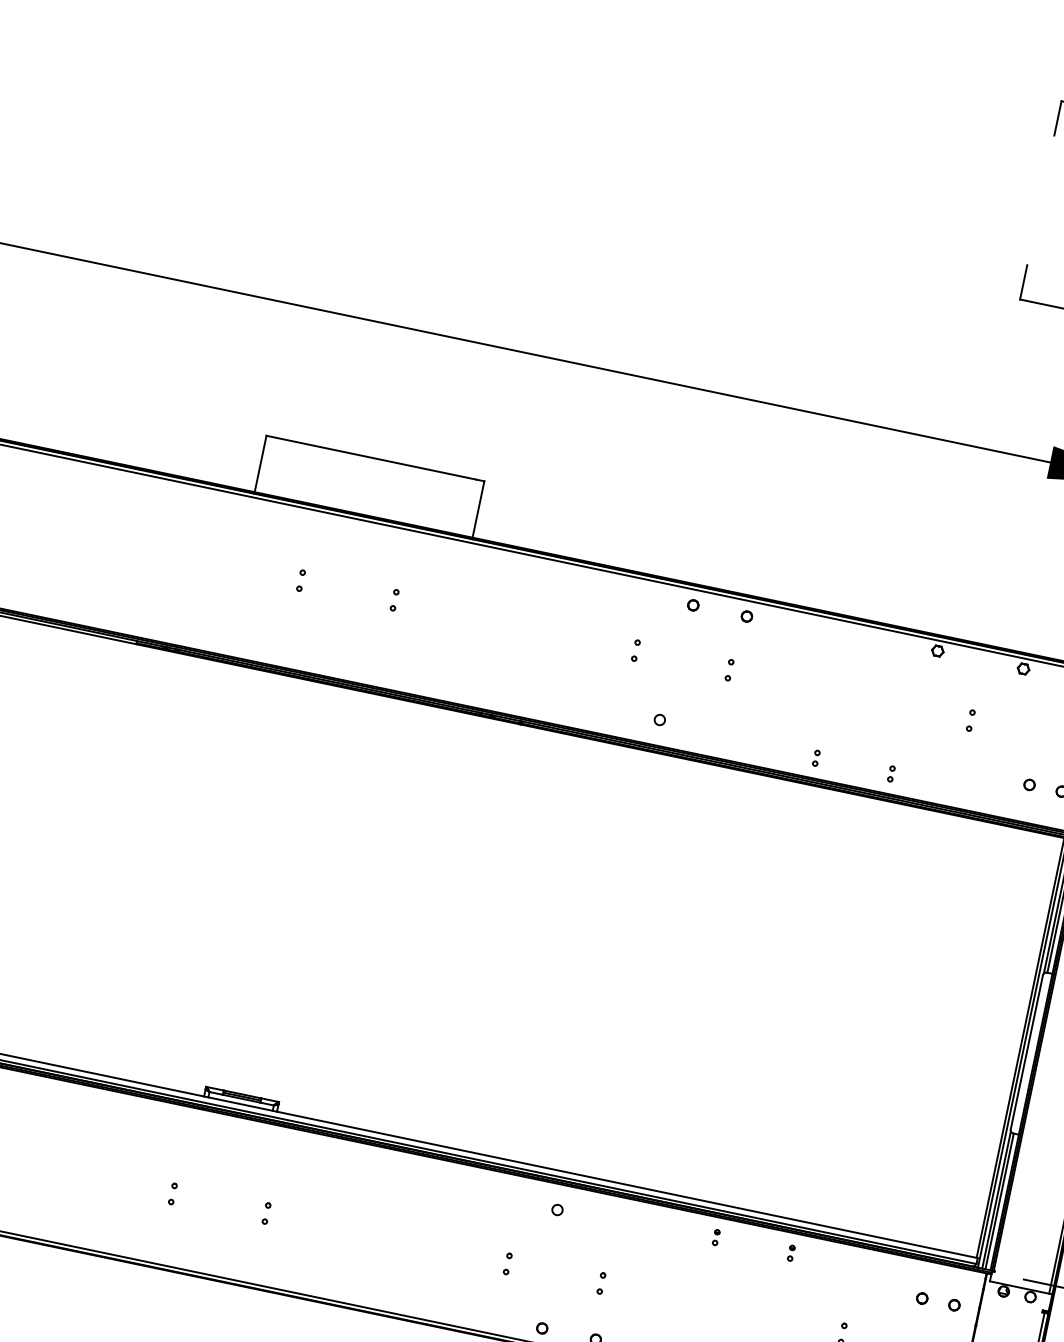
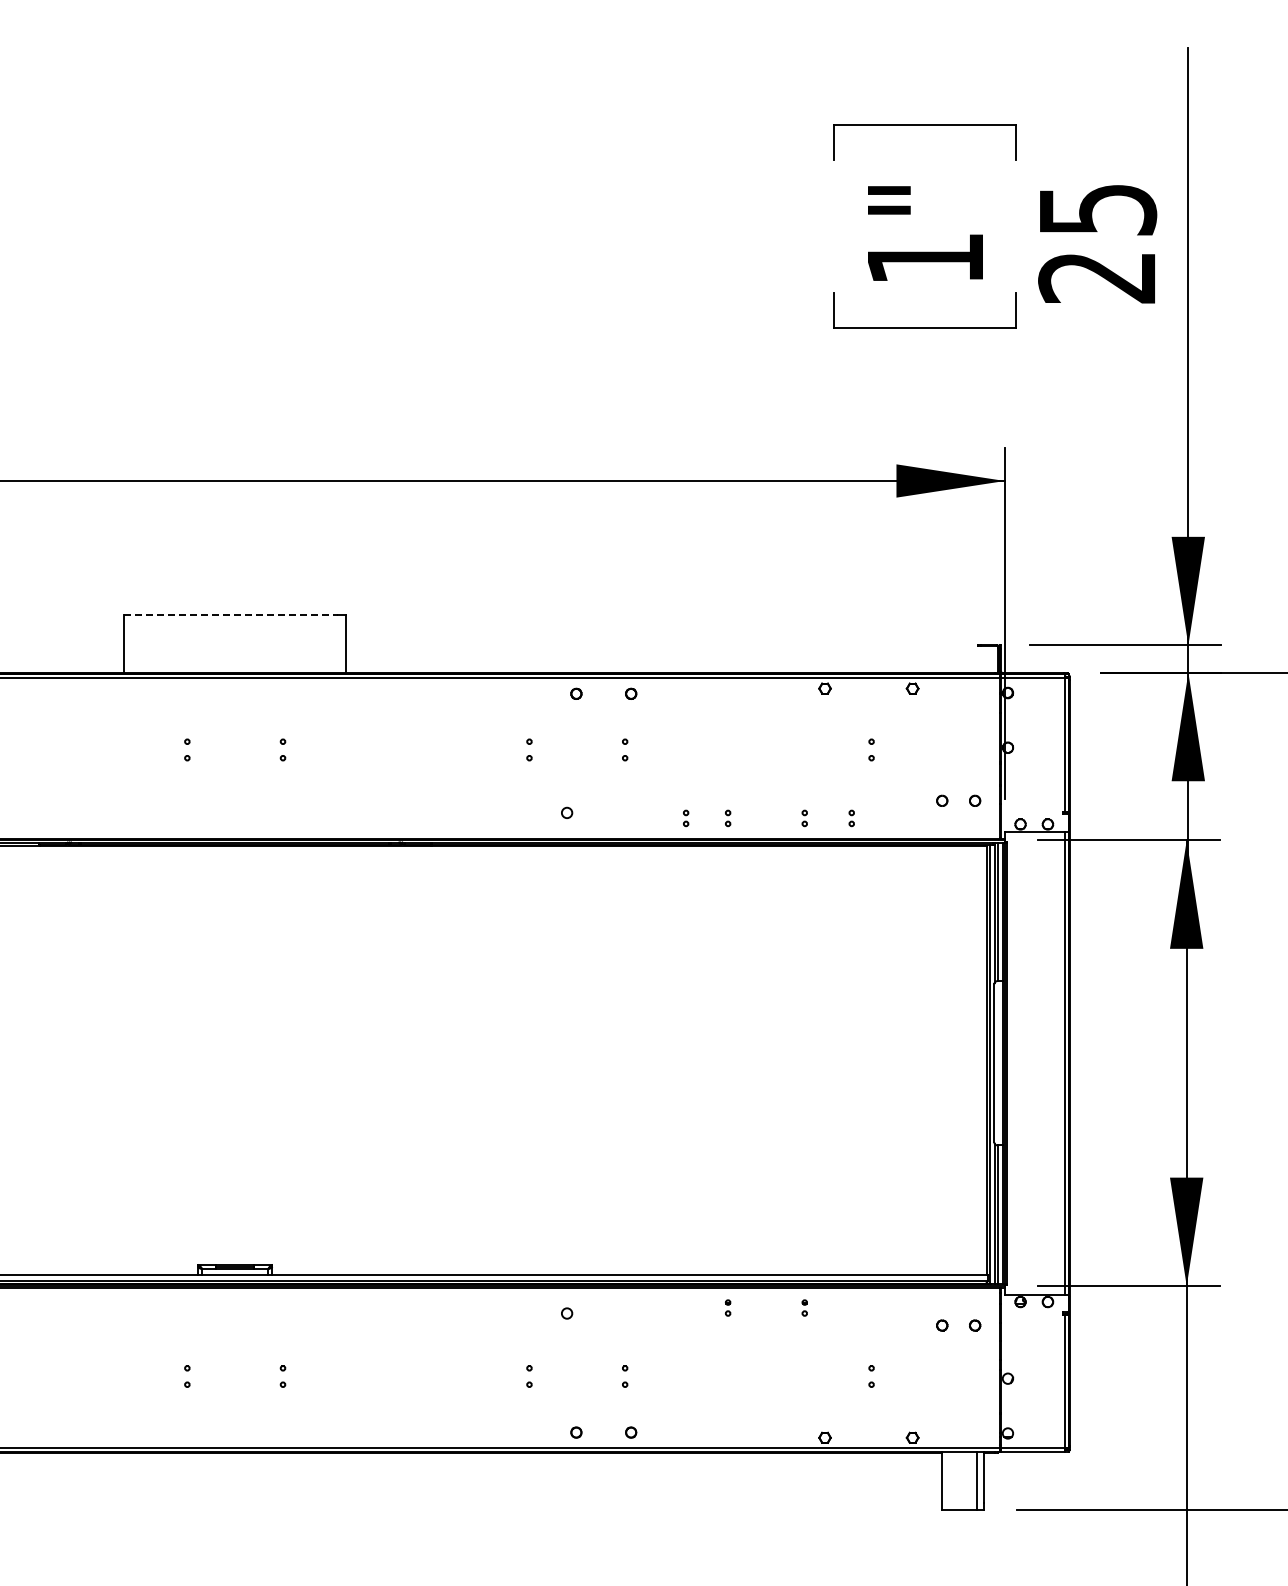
line: (371, 458) -> (231, 615), solid -> dashed
part: (775, 749) -> (686, 818), added
part: (937, 783) -> (851, 818), added

